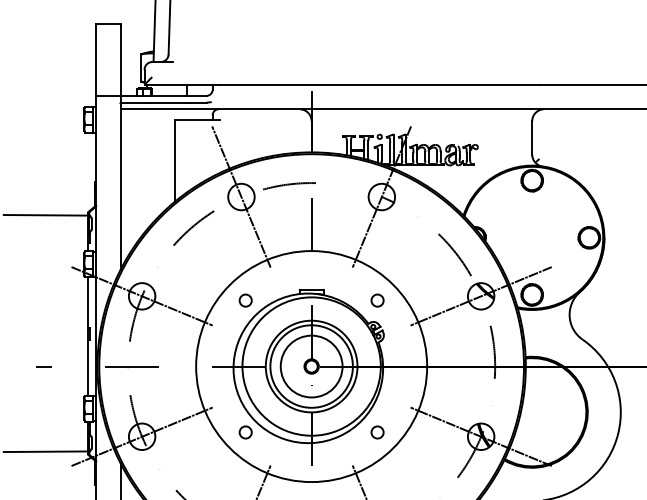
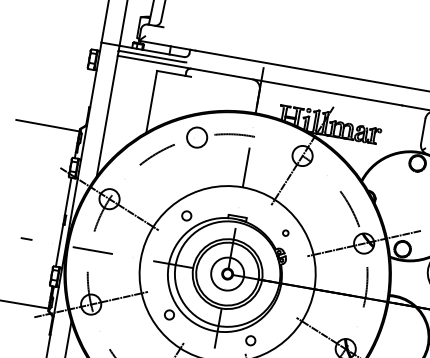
line: (241, 196) -> (197, 137), removed
circle: (377, 300) -> (285, 233), size x0.6
circle: (311, 366) -> (227, 274), size x0.7
circle: (377, 432) -> (250, 340), moved

